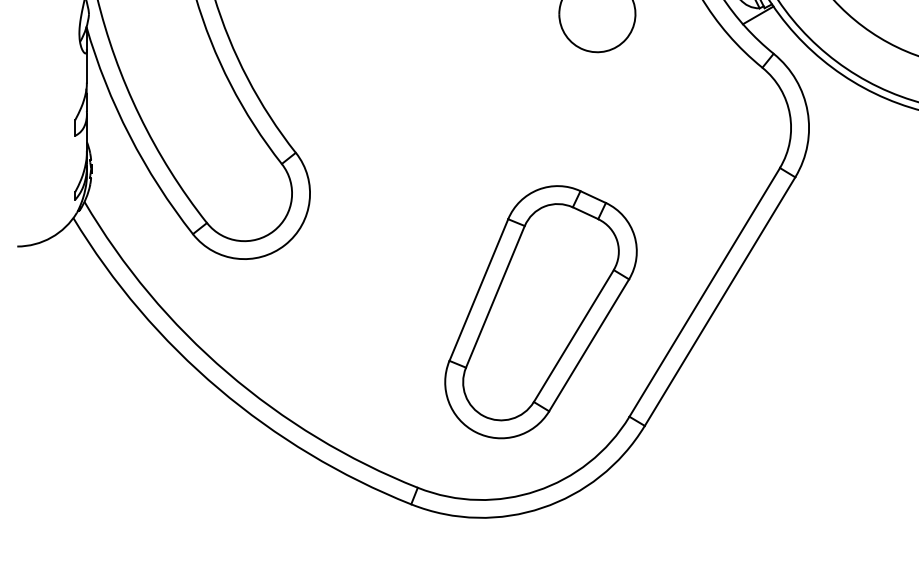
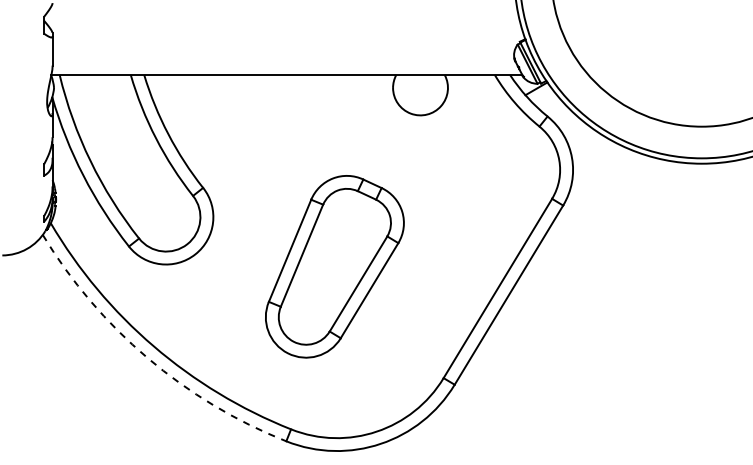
part: (540, 311) -> (334, 266), moved
arc: (218, 389) -> (147, 358), solid -> dashed

